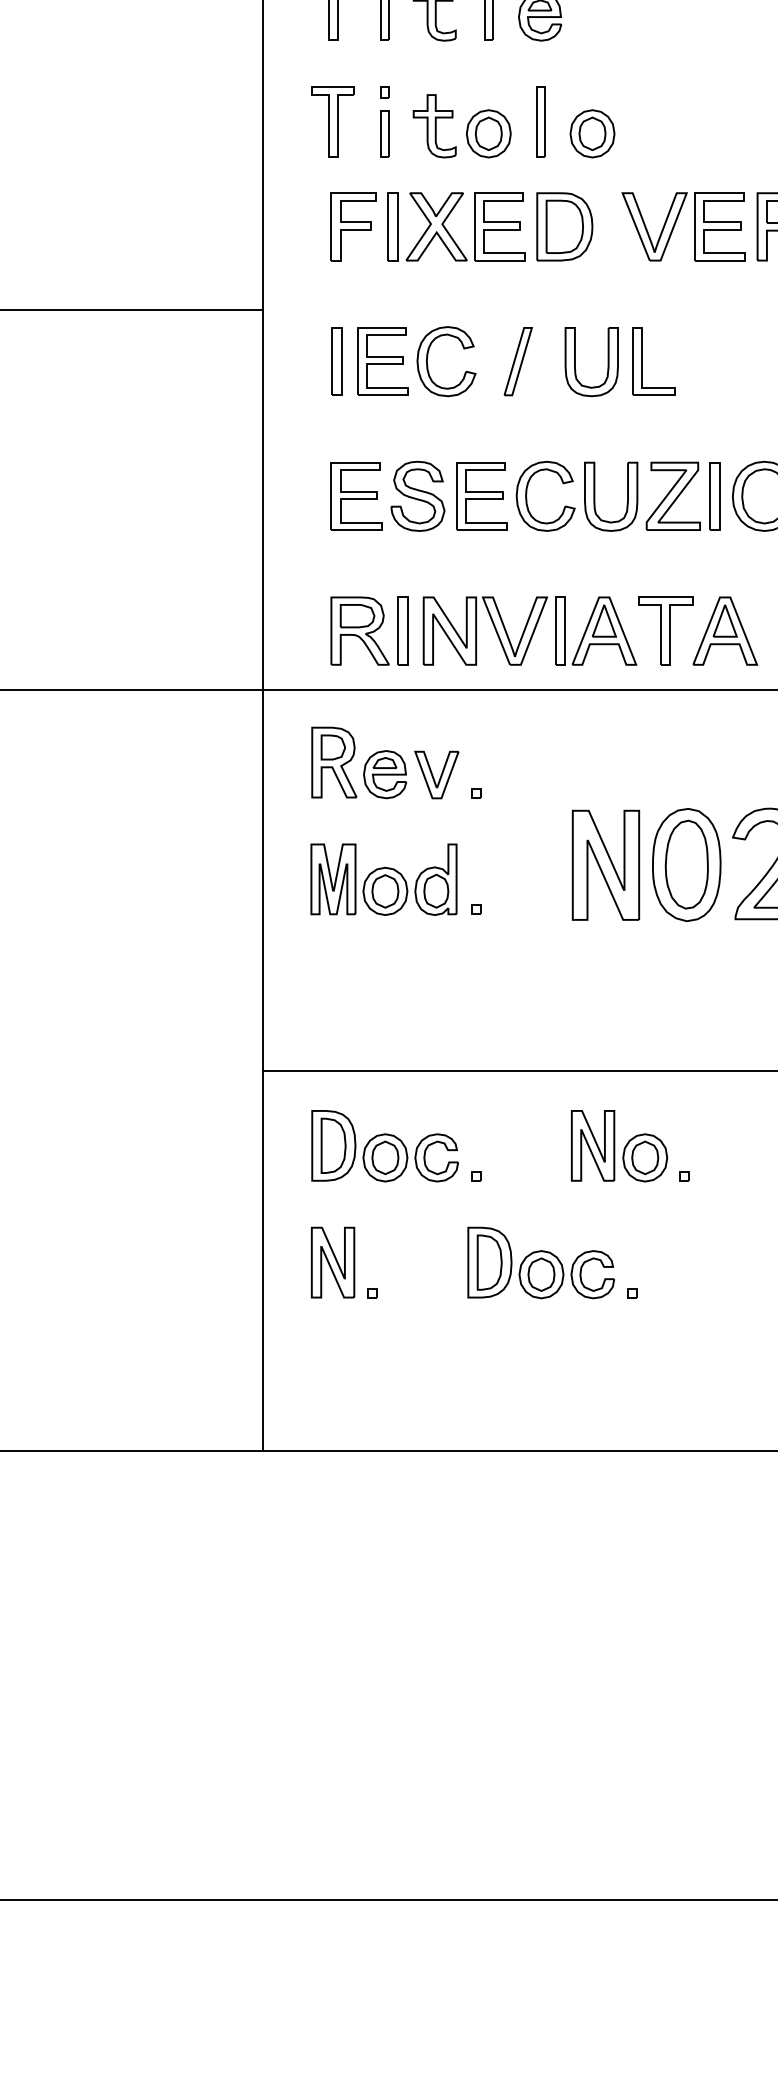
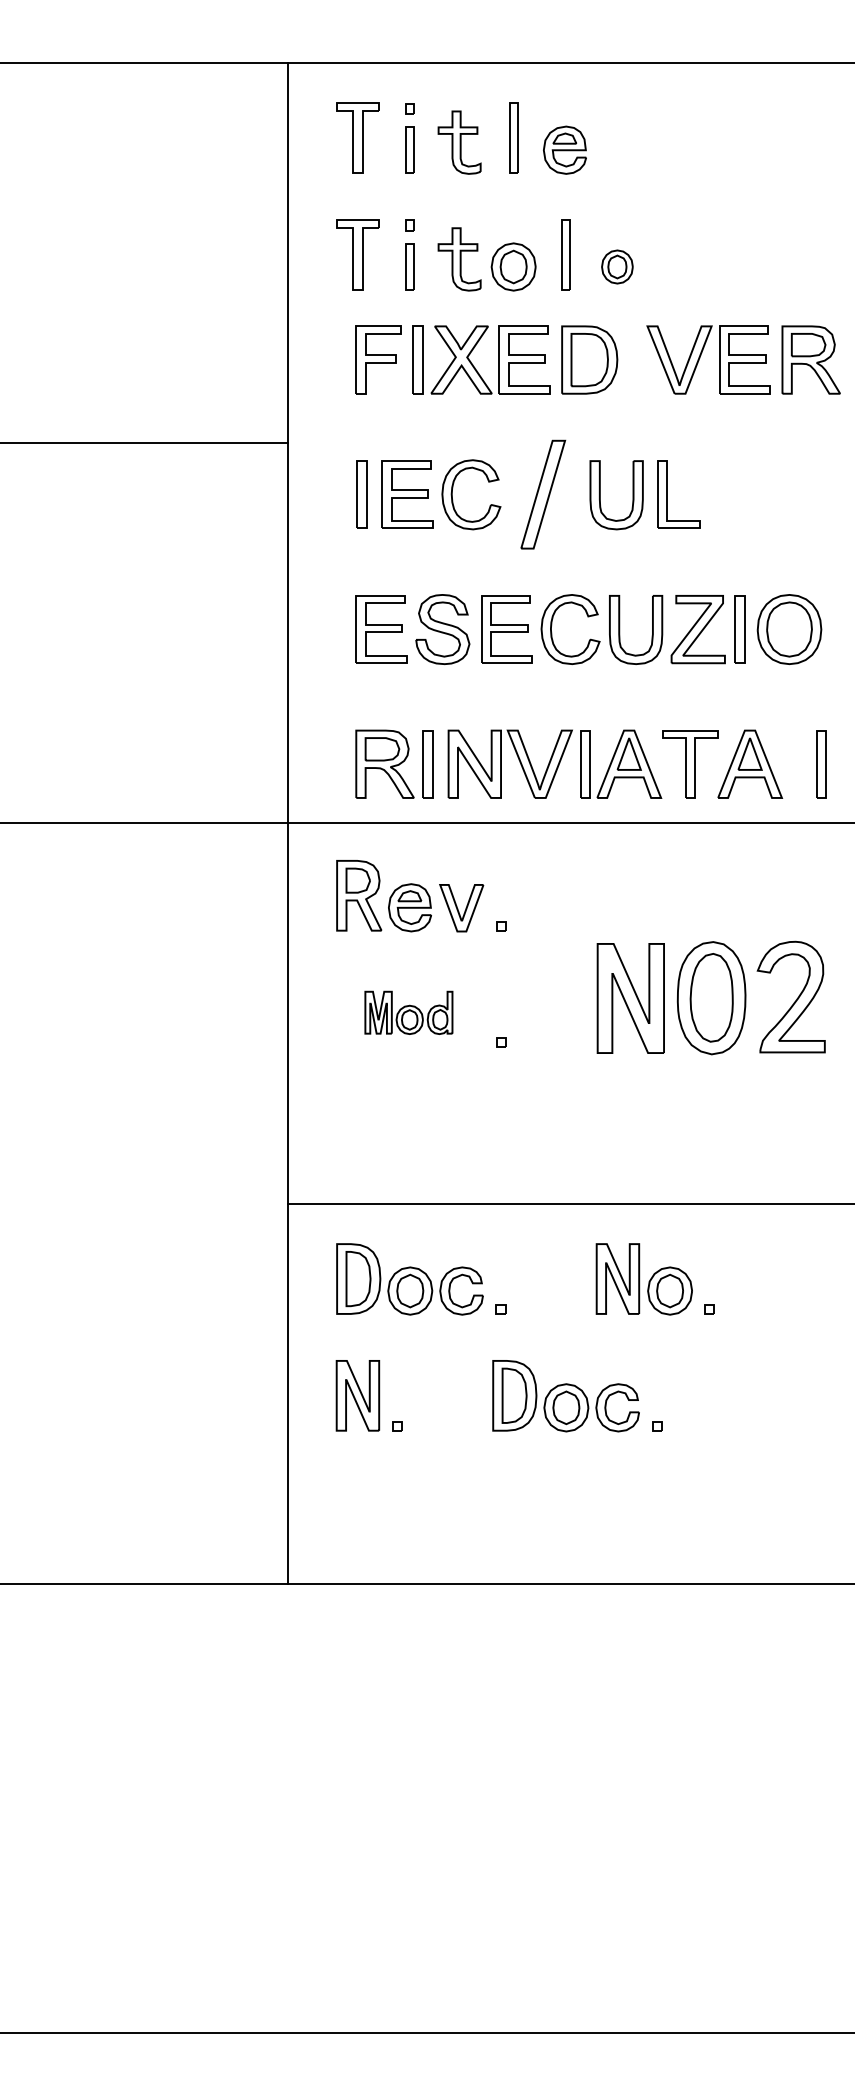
part: (592, 133) -> (617, 266), size x0.7
part: (517, 361) -> (542, 494), size x1.6
part: (383, 879) -> (408, 1012), size x0.6

